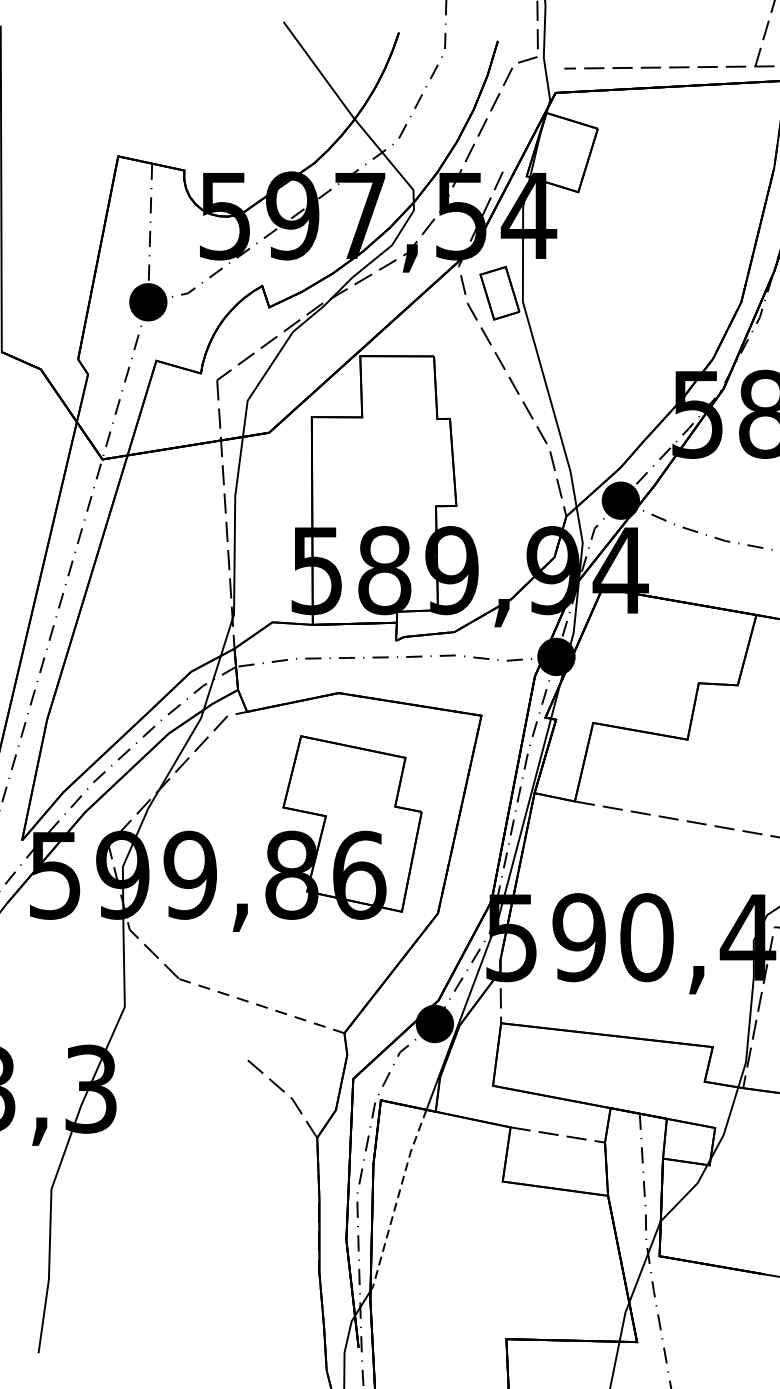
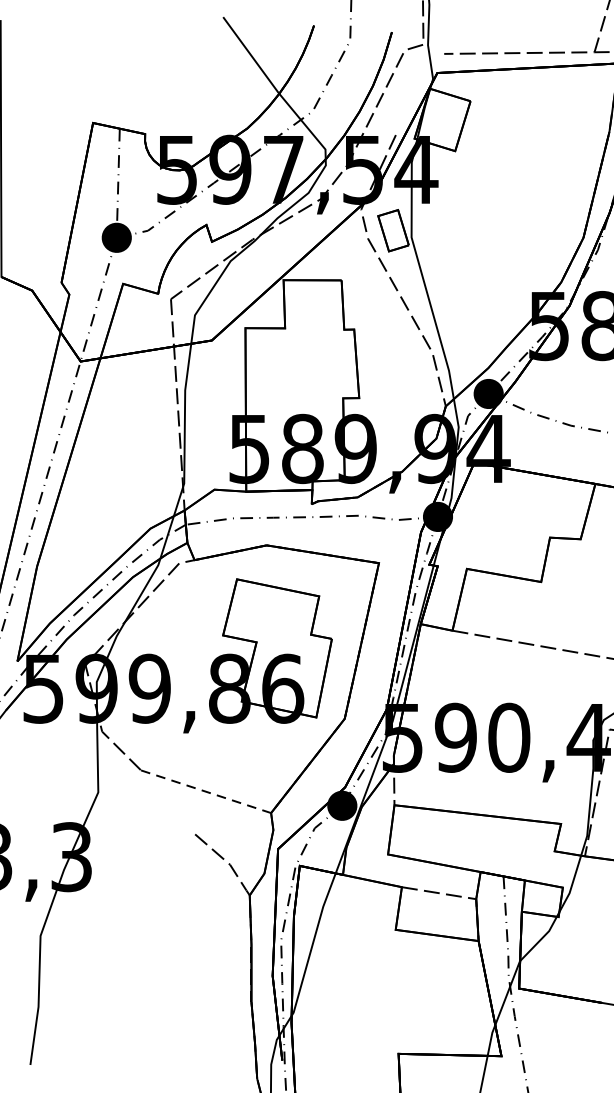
line: (396, 1200) -> (312, 944), dashed -> solid

